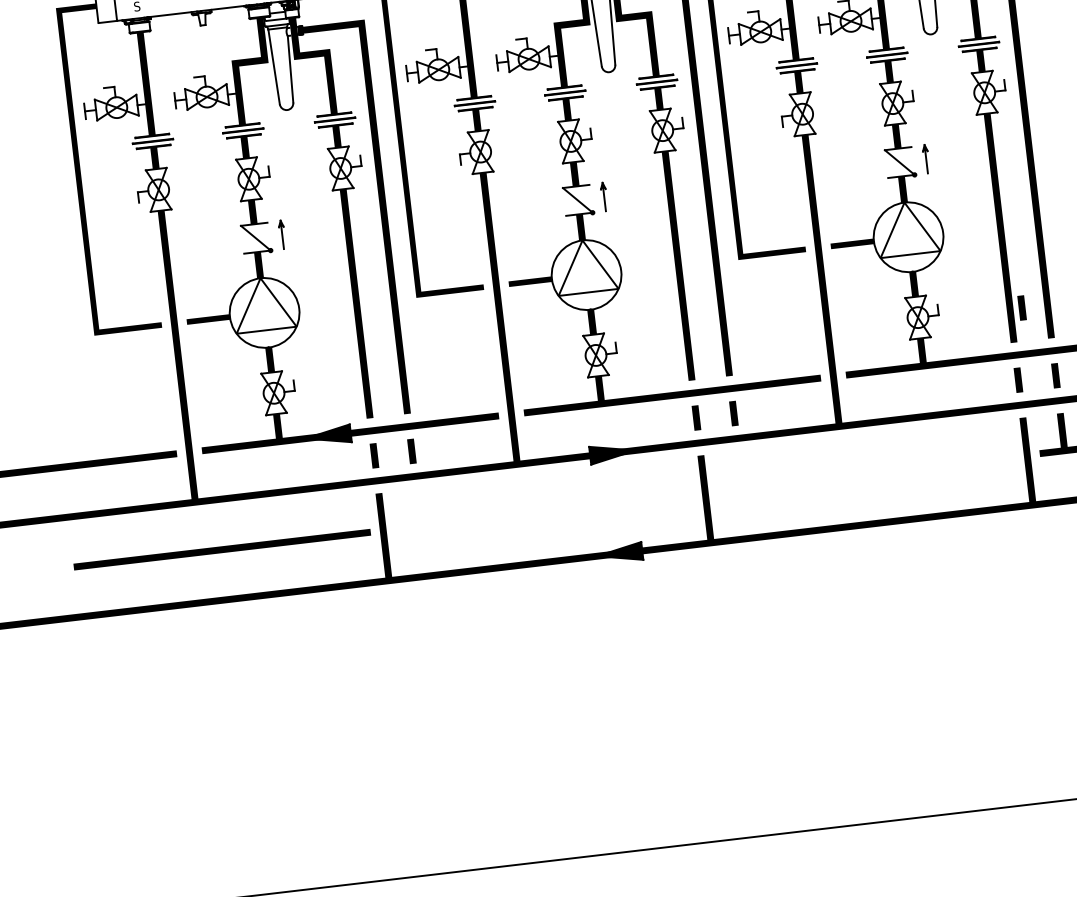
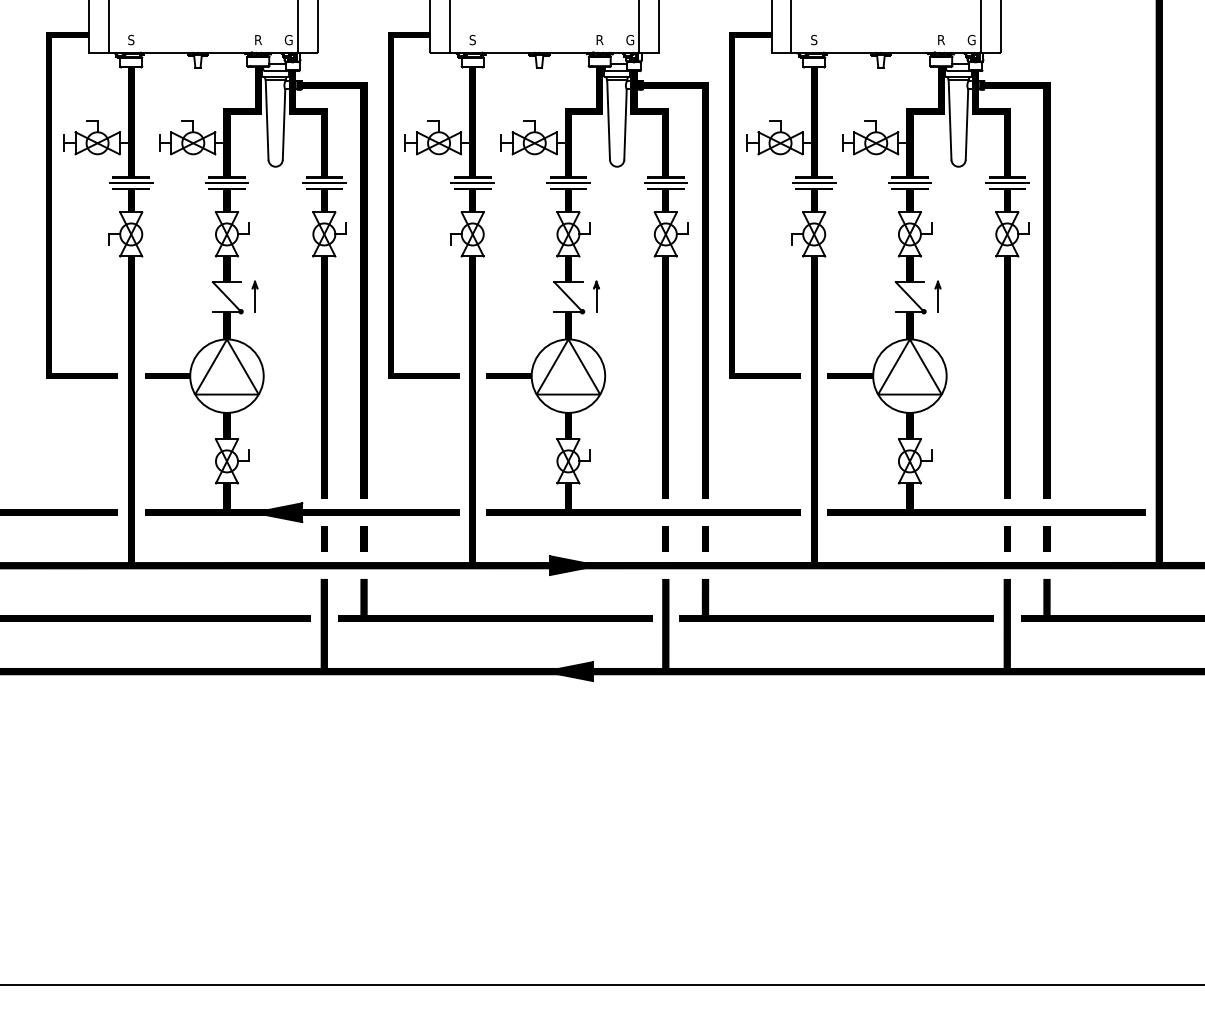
line: (1021, 307) -> (1019, 463), removed
part: (865, 471) -> (836, 615), added
part: (544, 508) -> (495, 615), added

